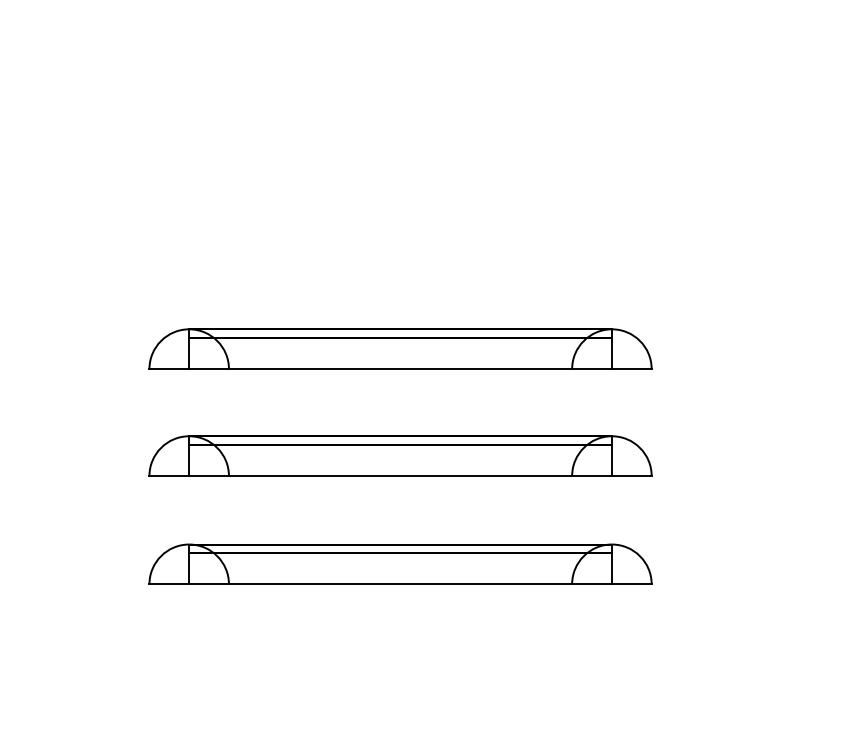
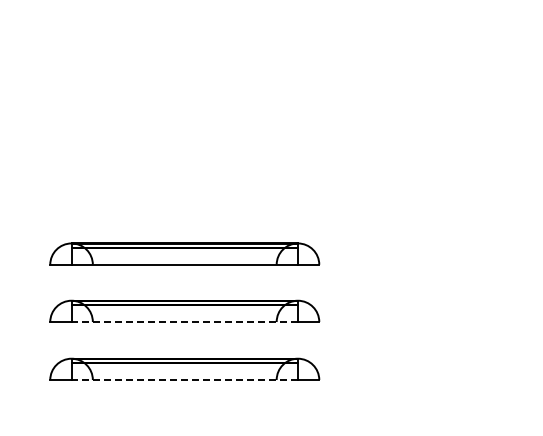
line: (400, 476) -> (184, 322), solid -> dashed
line: (400, 585) -> (184, 380), solid -> dashed

